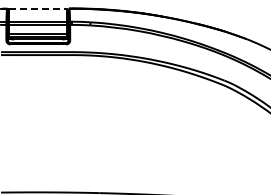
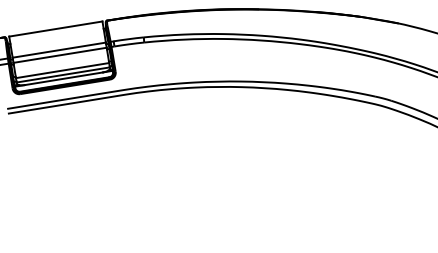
line: (38, 8) -> (56, 28), dashed -> solid

